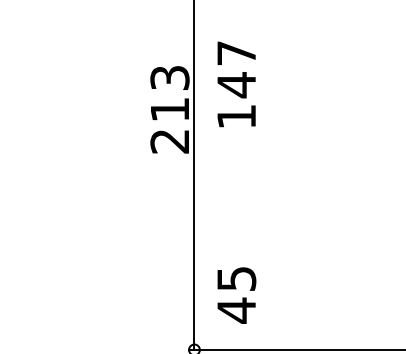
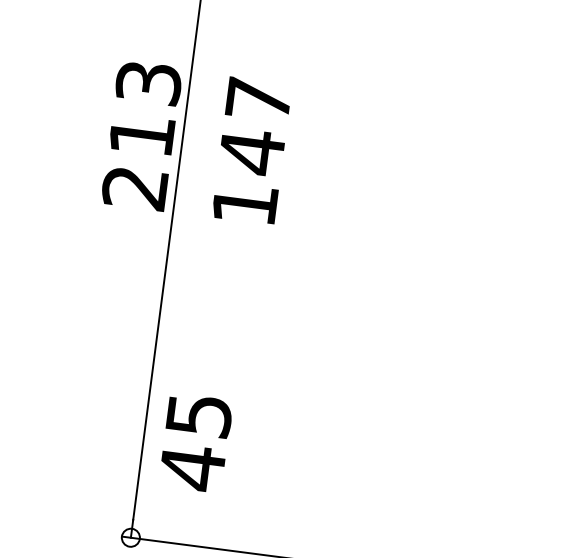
text: (236, 84) -> (251, 151), moved
text: (236, 295) -> (195, 442), moved

